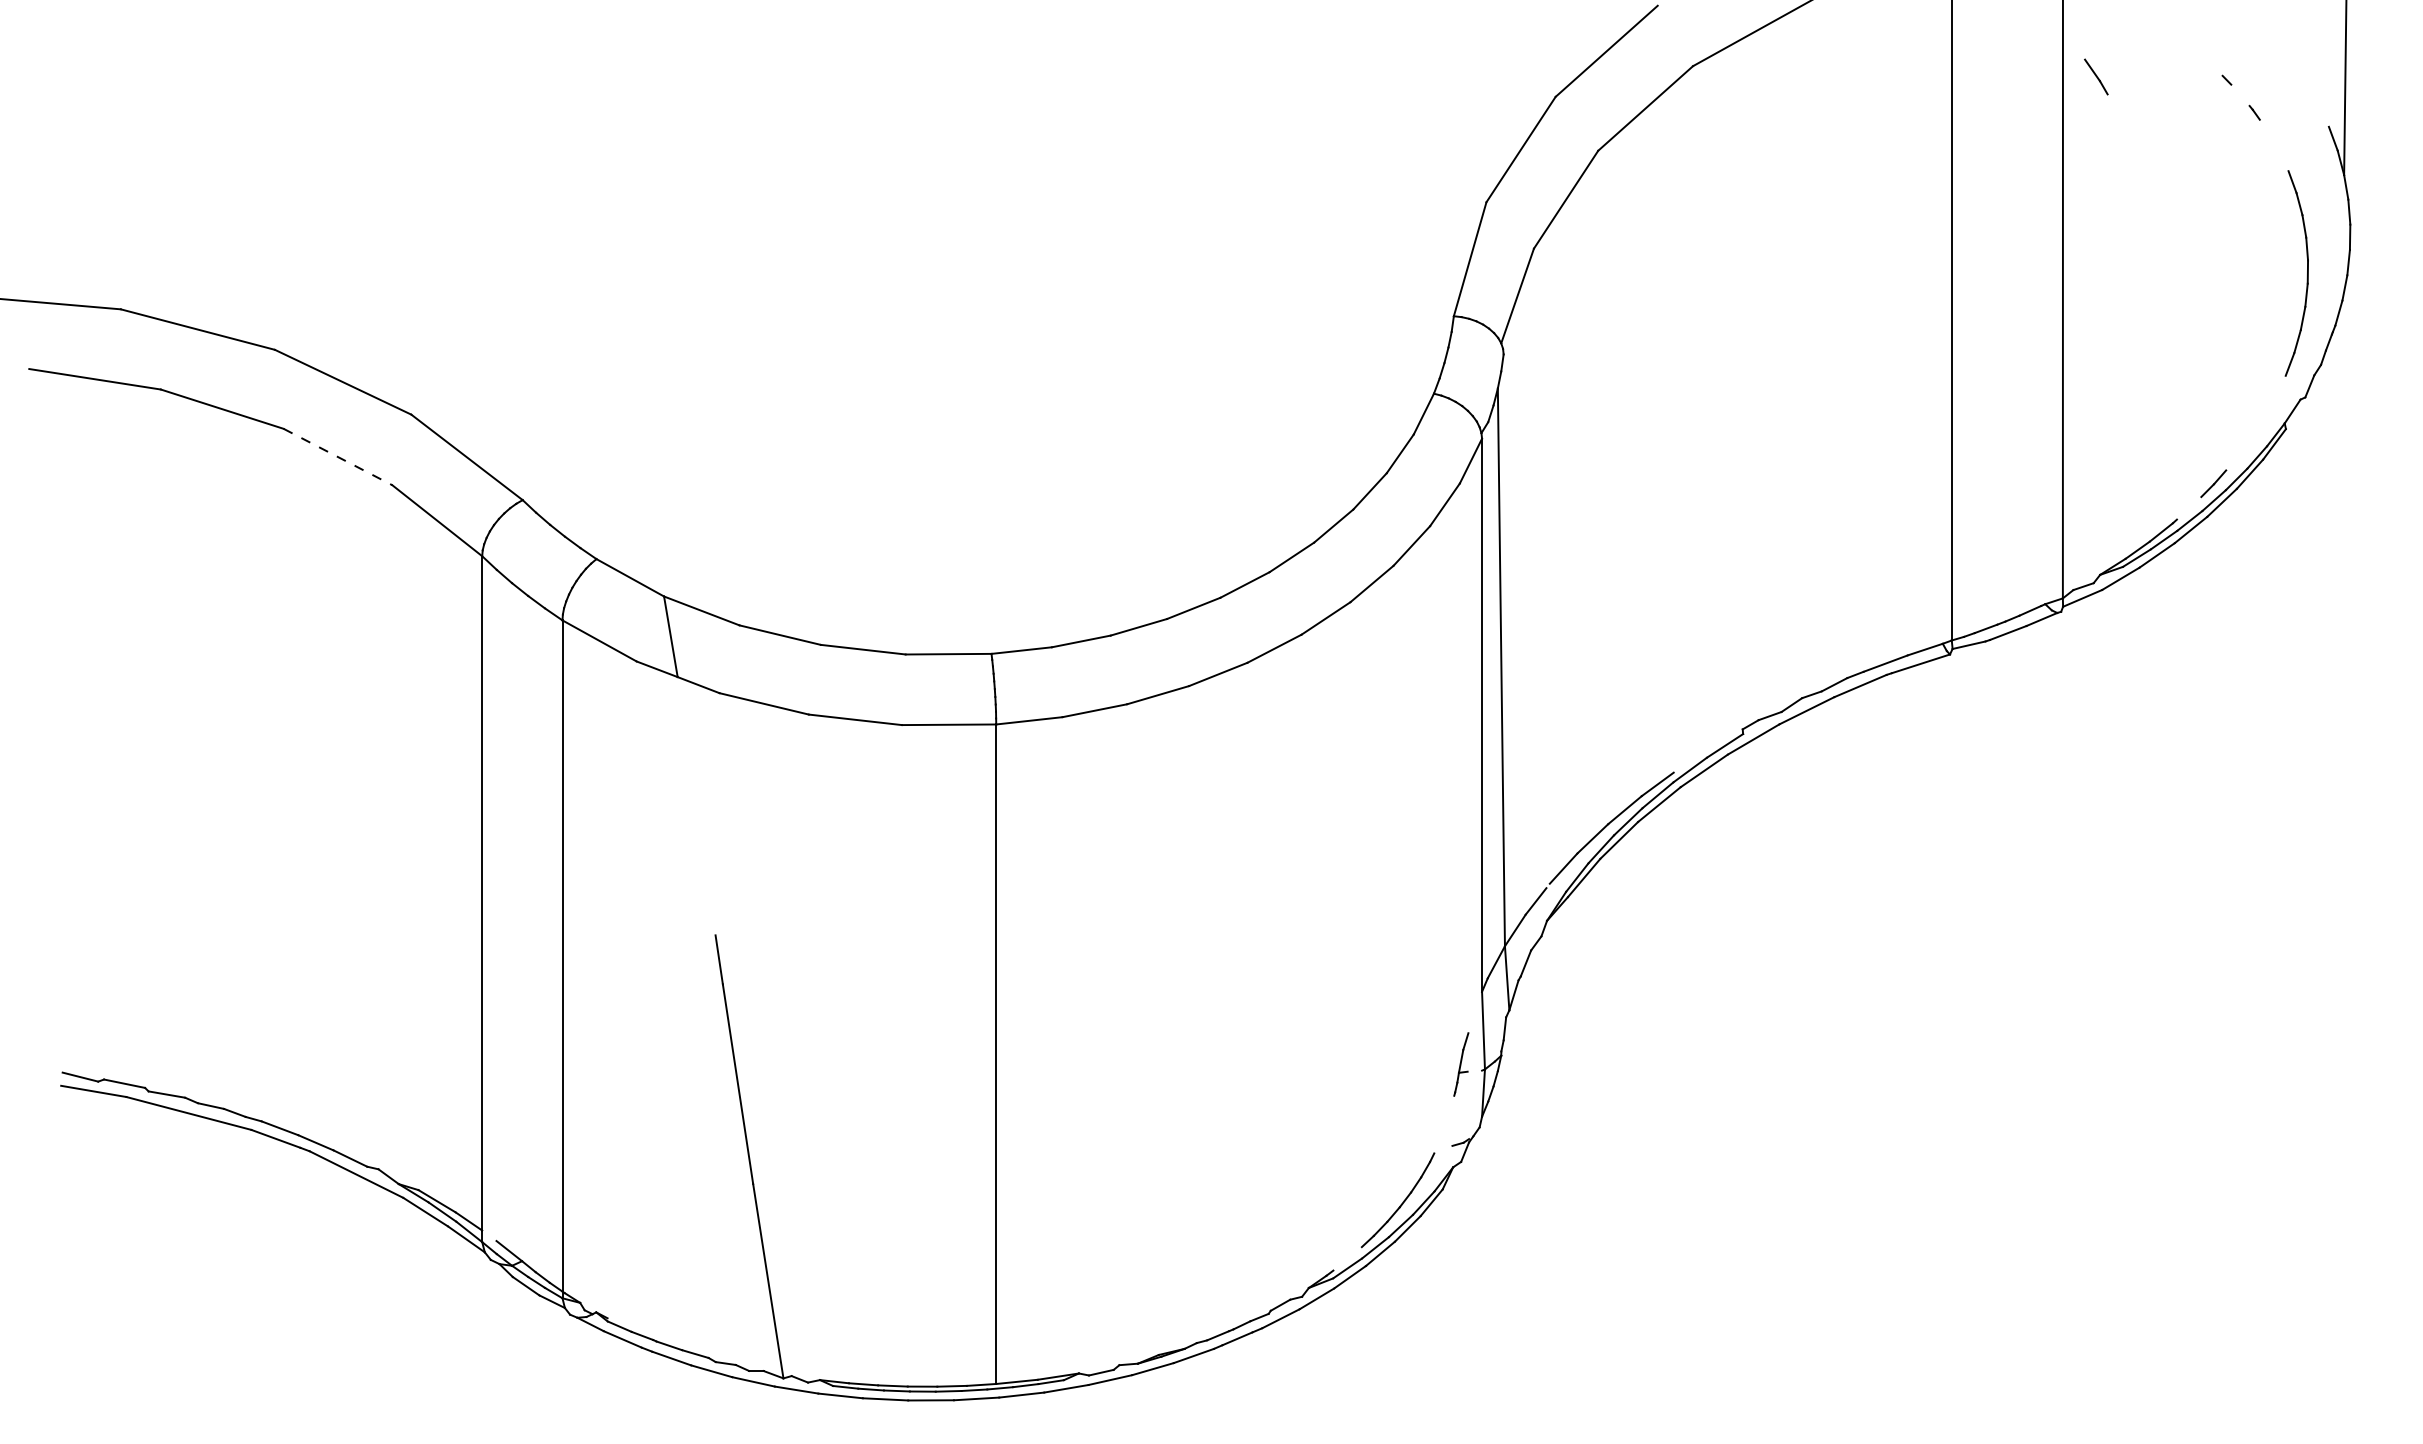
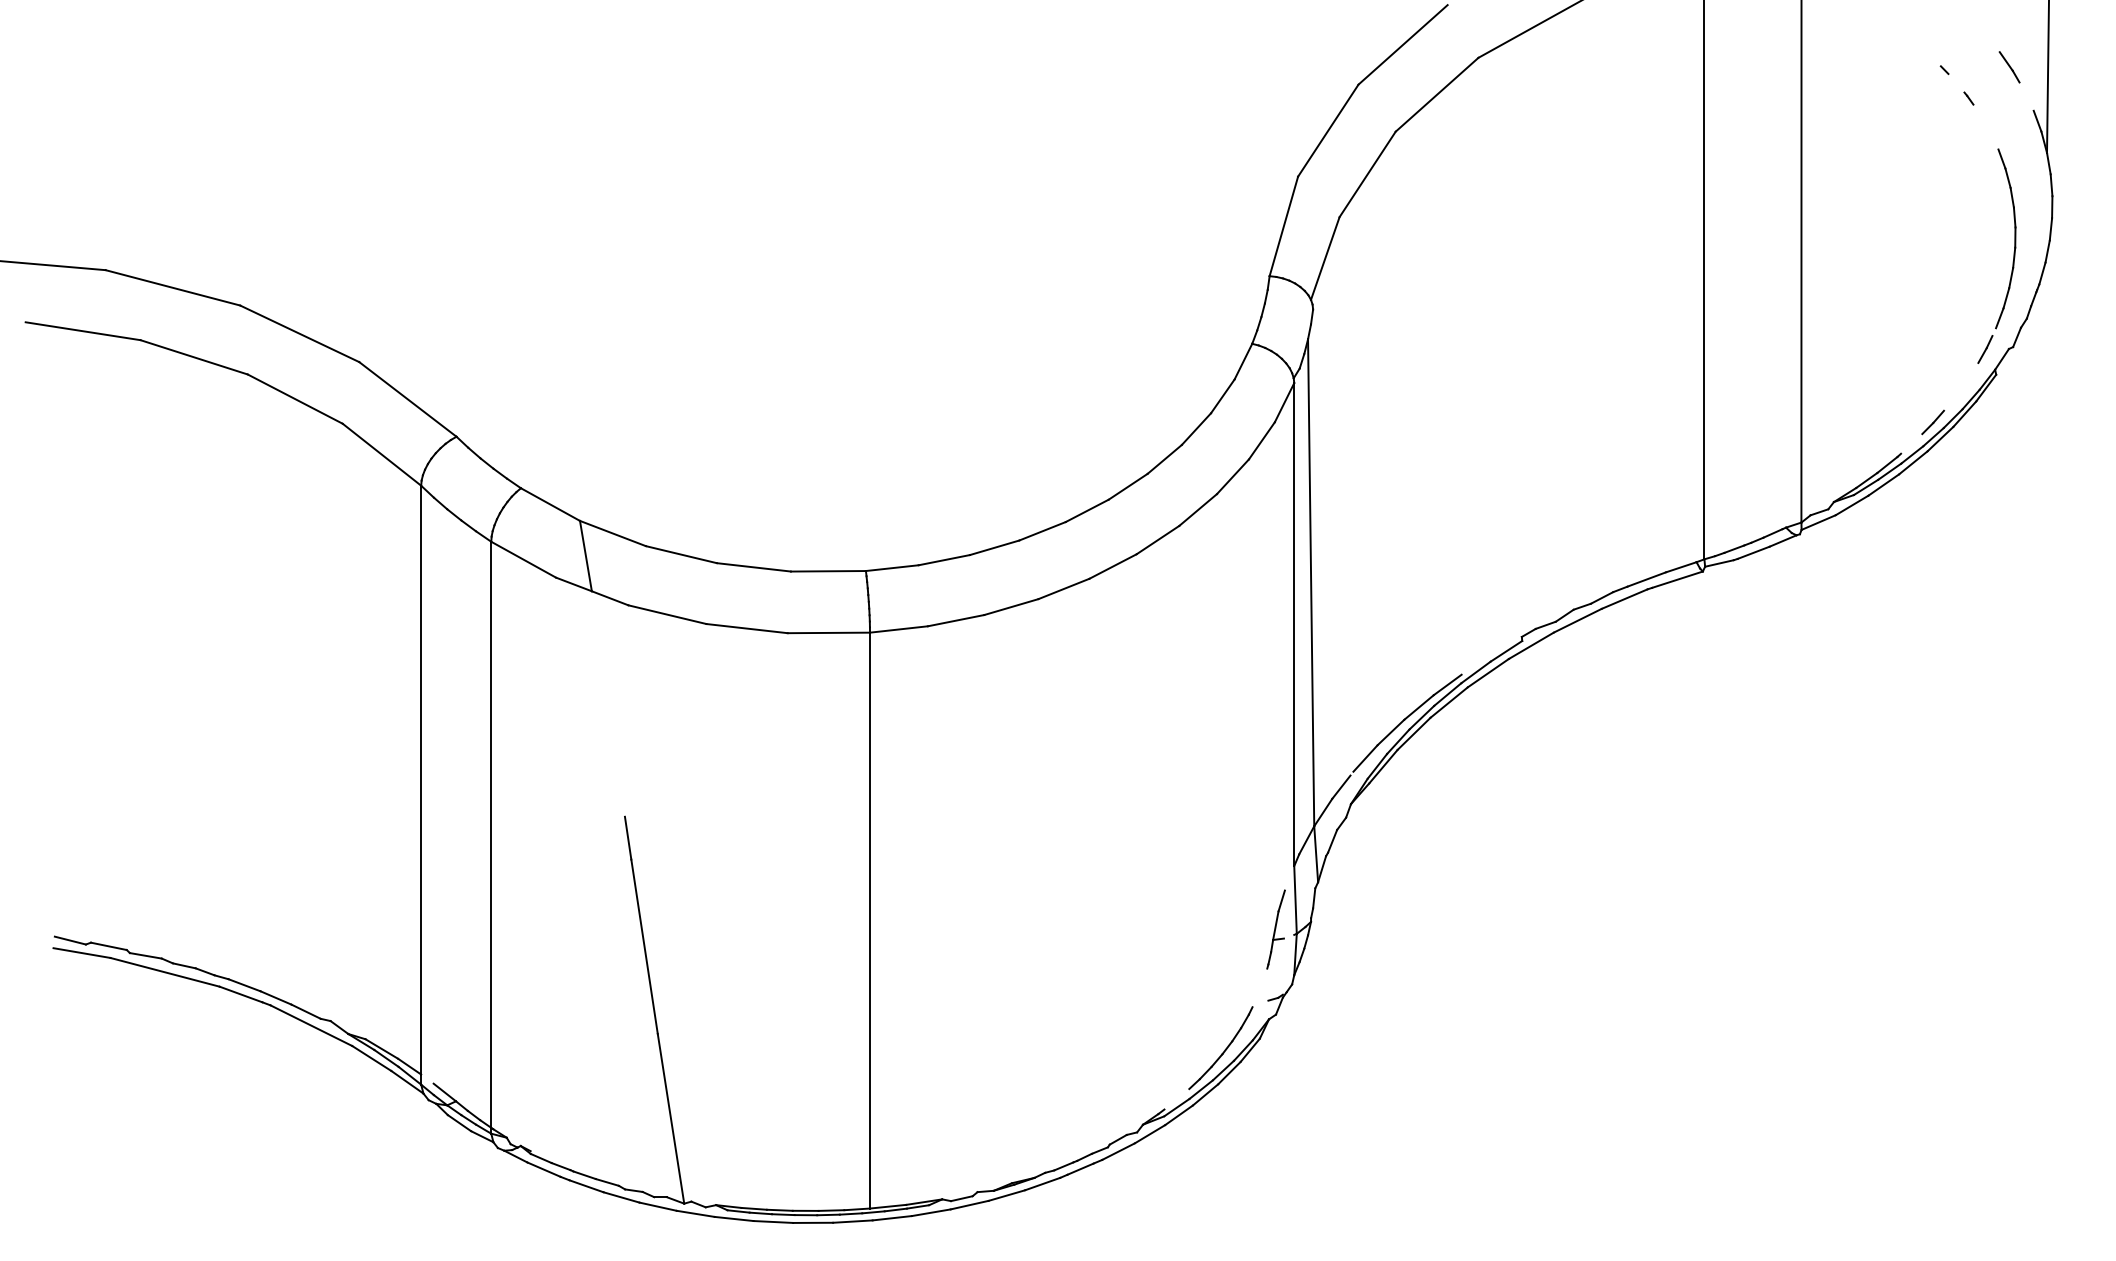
line: (2096, 76) -> (2009, 66), moved
line: (2273, 399) -> (1985, 348), added
line: (338, 457) -> (295, 399), dashed -> solid
part: (1461, 1064) -> (1276, 929), size x1.43

